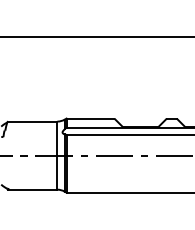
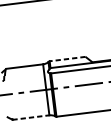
line: (90, 118) -> (67, 58), solid -> dashed
line: (32, 189) -> (30, 117), solid -> dashed

